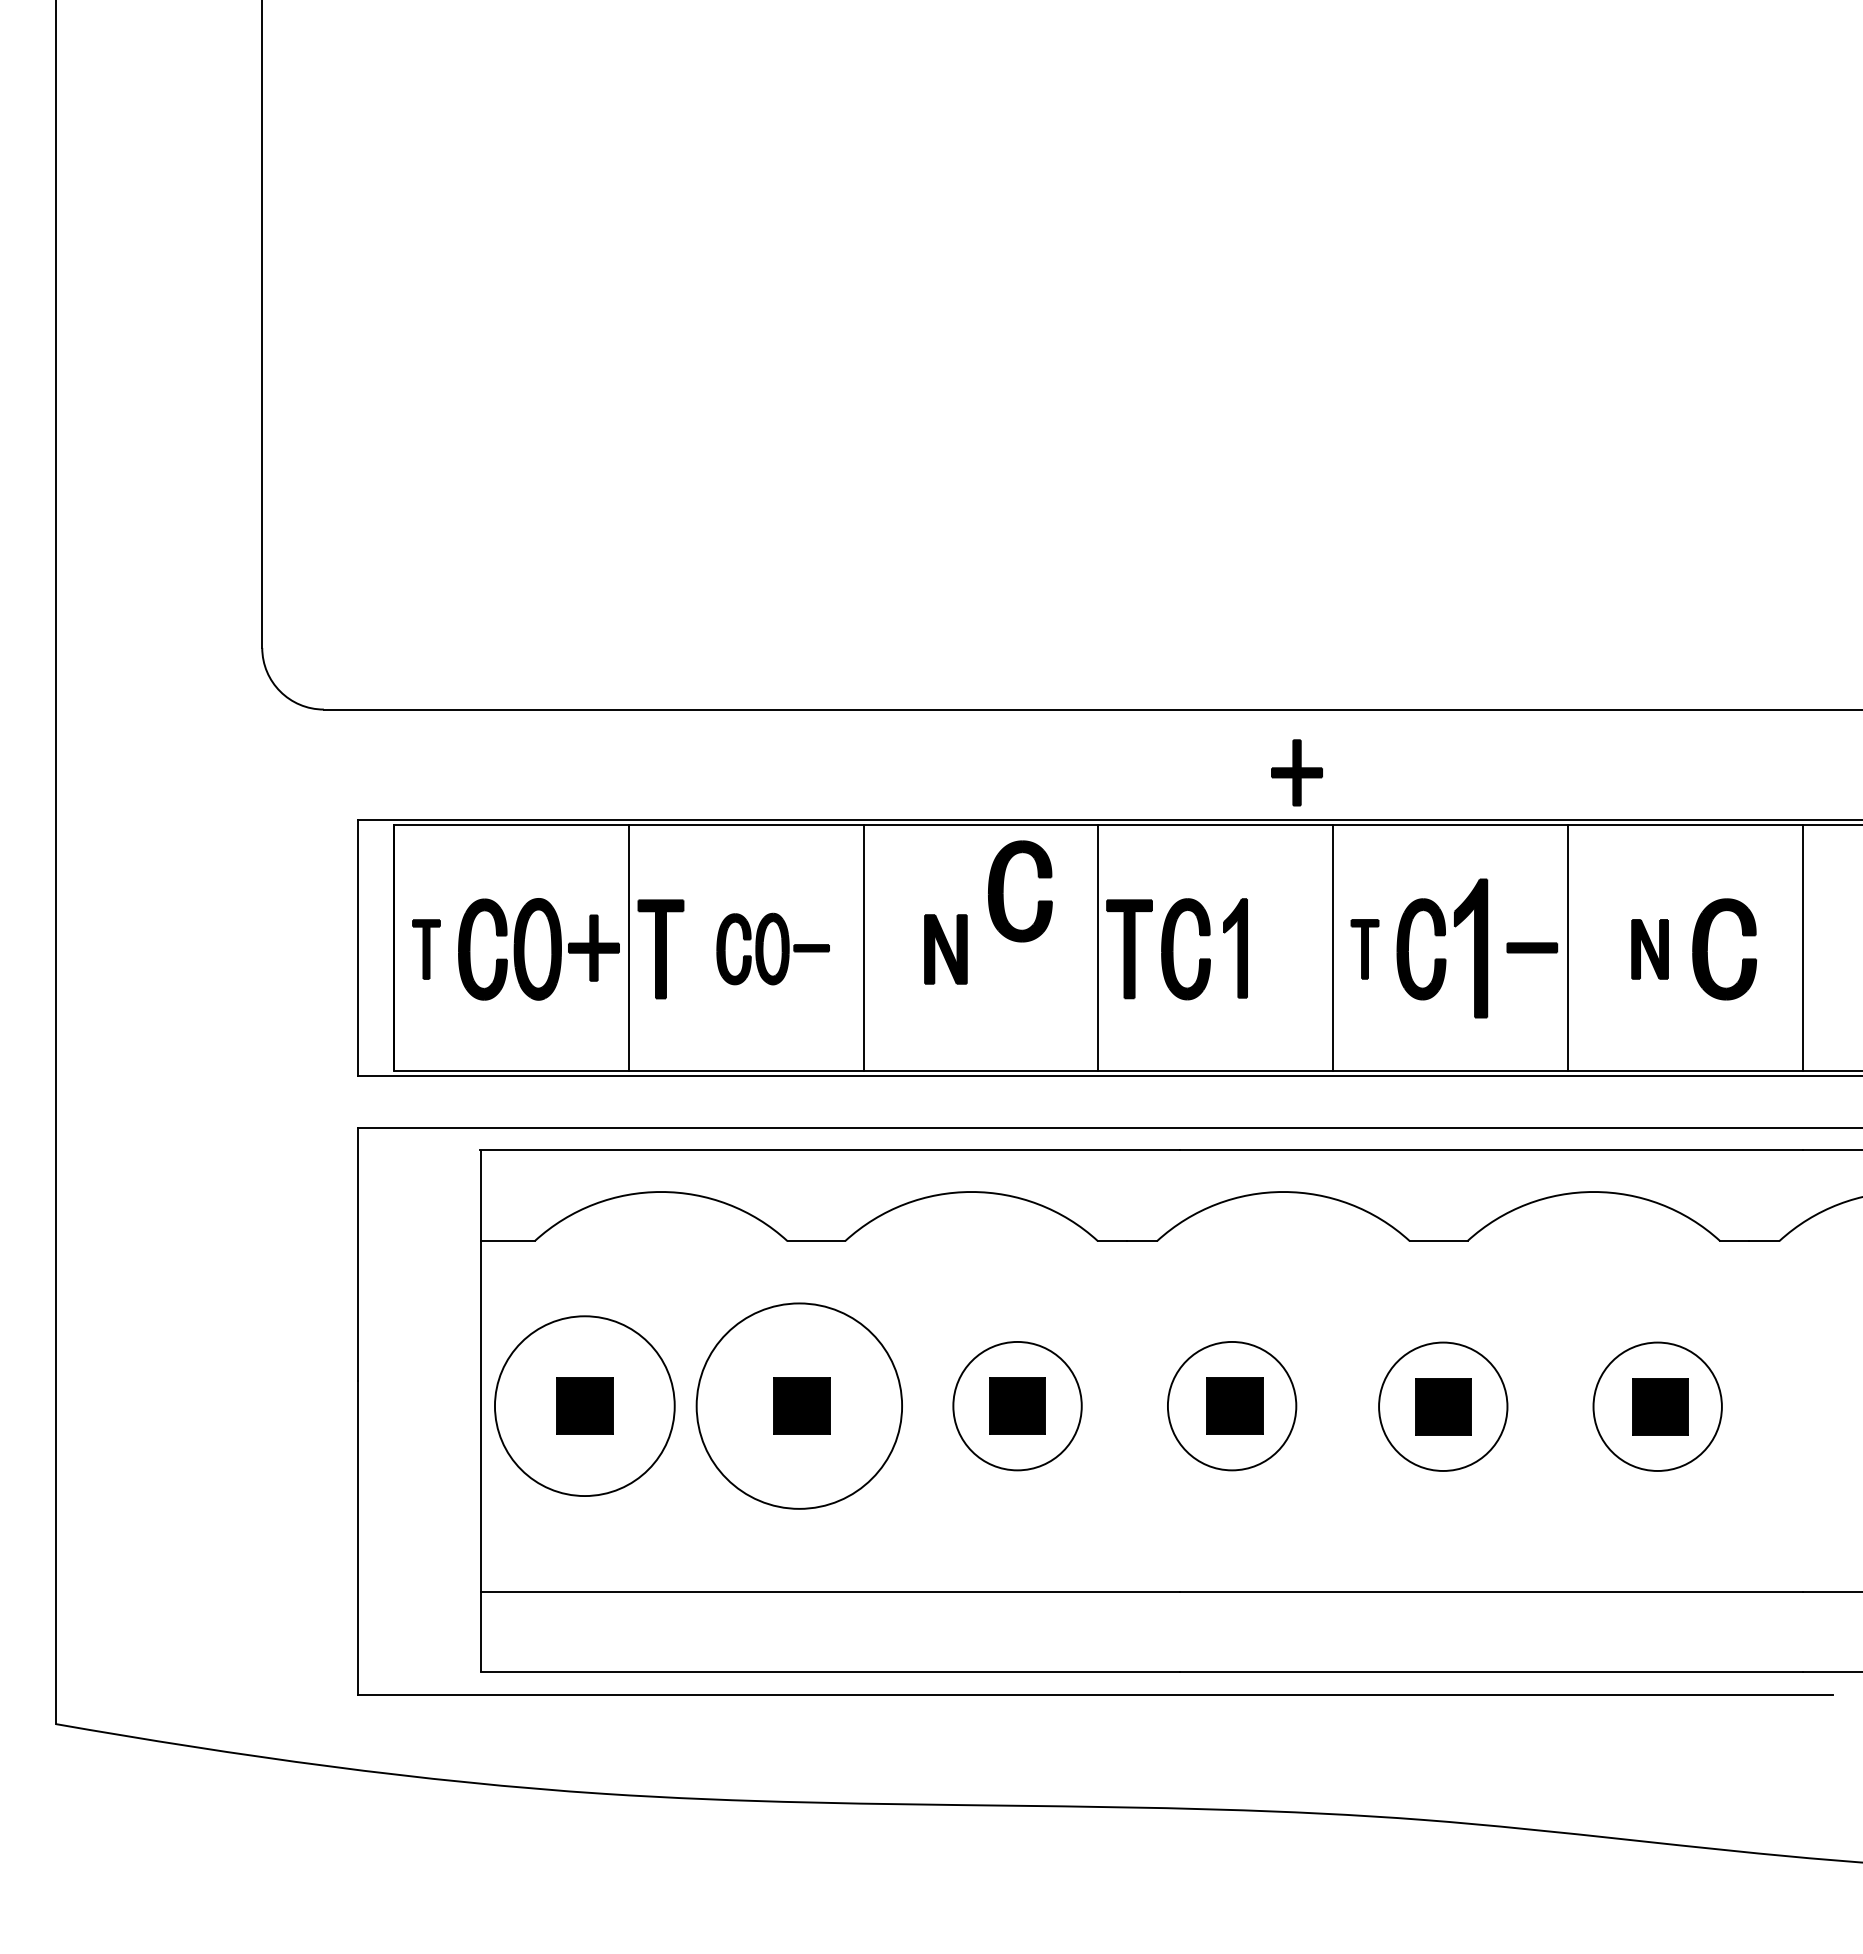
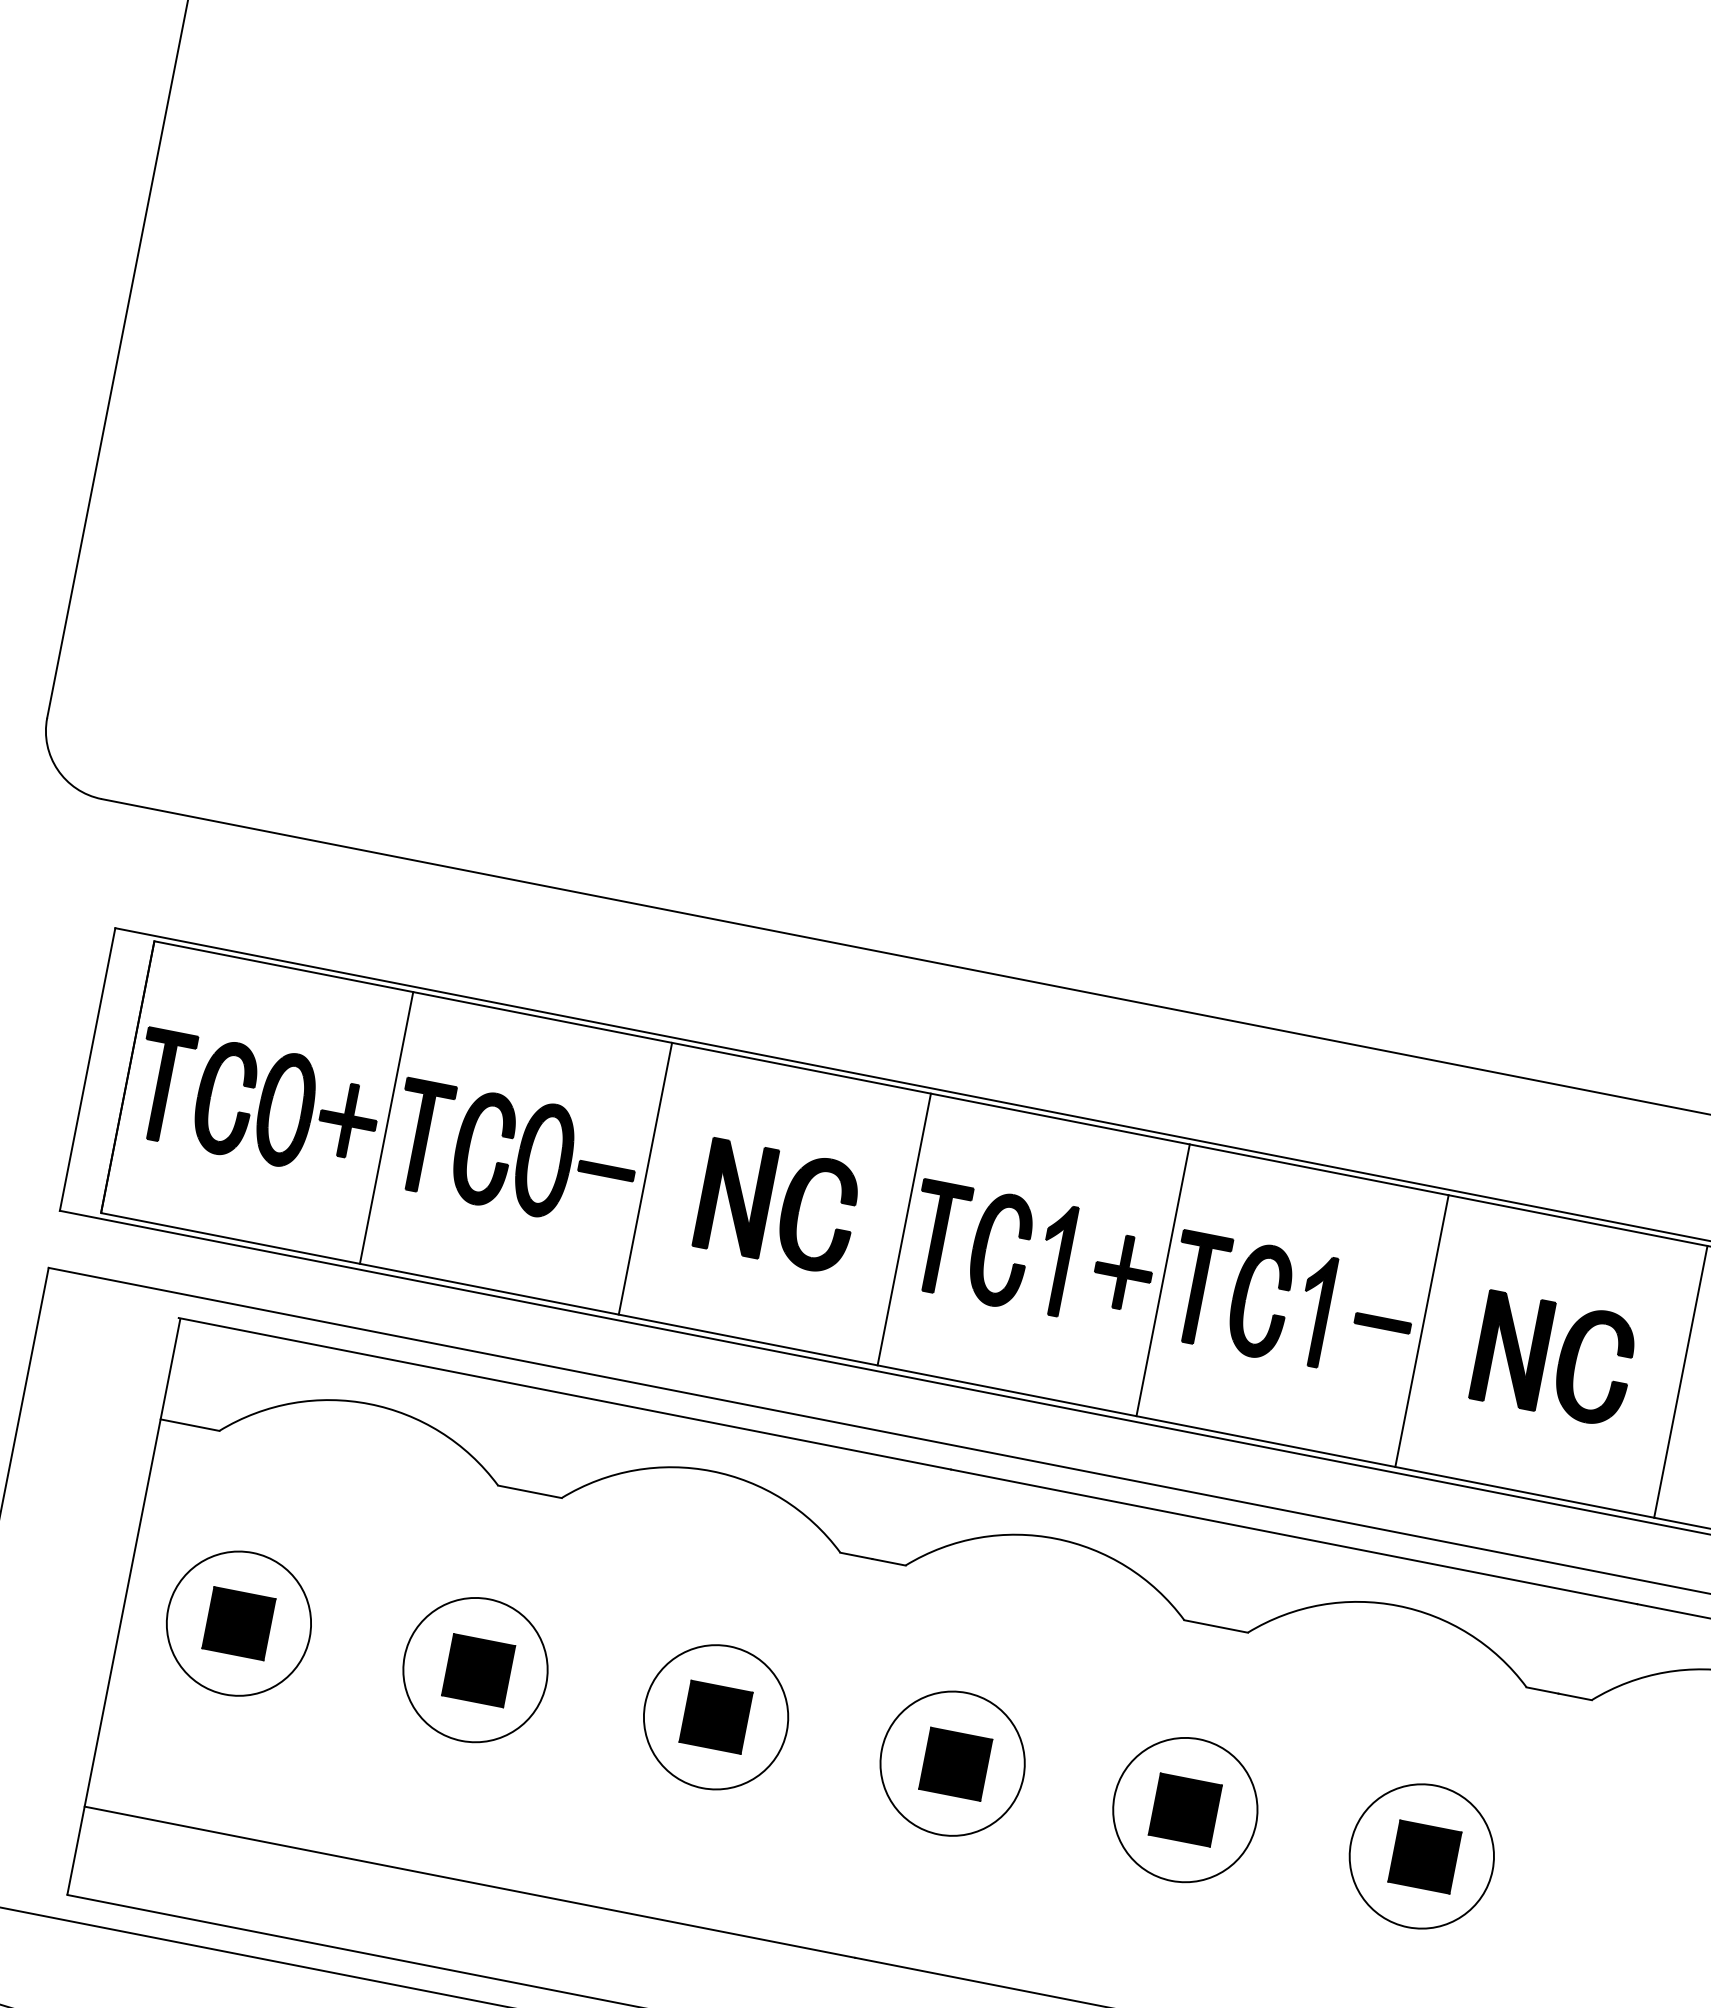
part: (1296, 772) -> (1122, 1271), moved
part: (1003, 891) -> (799, 1210), moved
part: (772, 948) -> (544, 1159), size x1.43
part: (1470, 948) -> (1314, 1310), size x0.71
part: (426, 949) -> (163, 1085), size x1.67
part: (945, 949) -> (735, 1198), size x1.43
part: (1364, 949) -> (1197, 1288), size x1.67
part: (1649, 949) -> (1511, 1350), size x1.67
circle: (584, 1405) -> (238, 1622), size x0.71
circle: (799, 1405) -> (475, 1669), size x0.62

